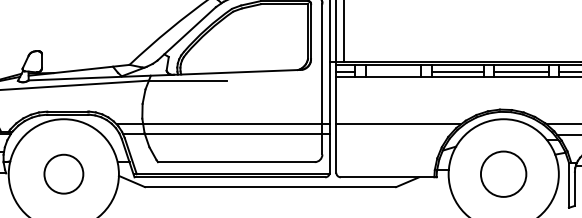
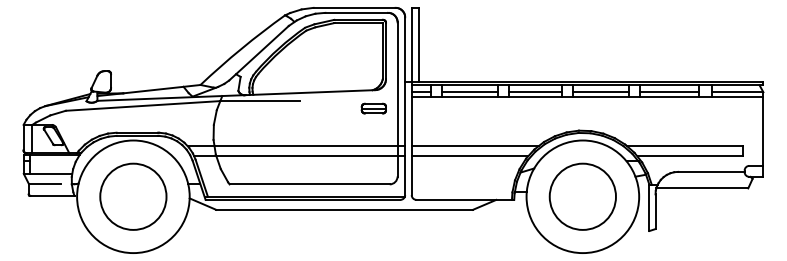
line: (393, 72) -> (470, 92), added
part: (298, 87) -> (373, 108), added
line: (392, 133) -> (469, 155), added
circle: (63, 174) -> (133, 196), size x1.67
circle: (503, 174) -> (582, 196), size x1.43

